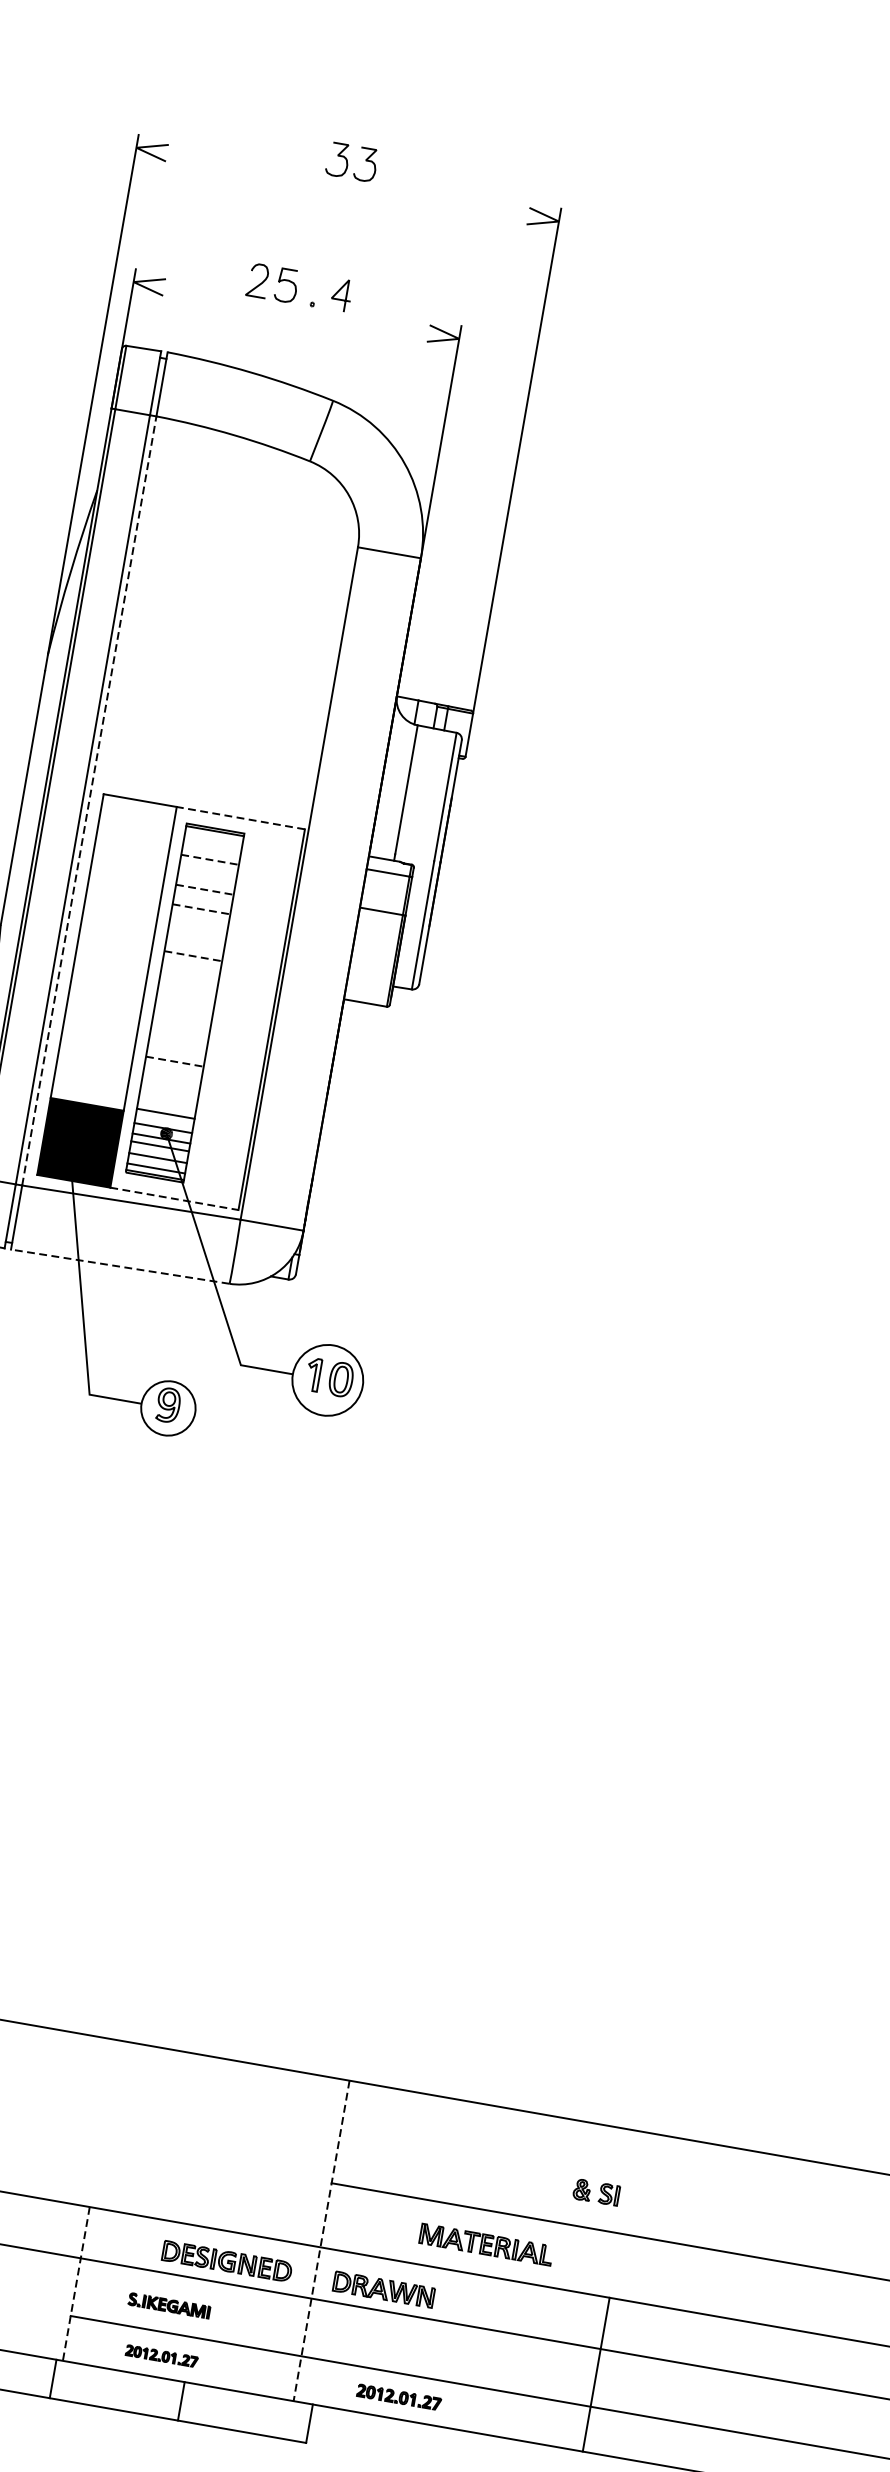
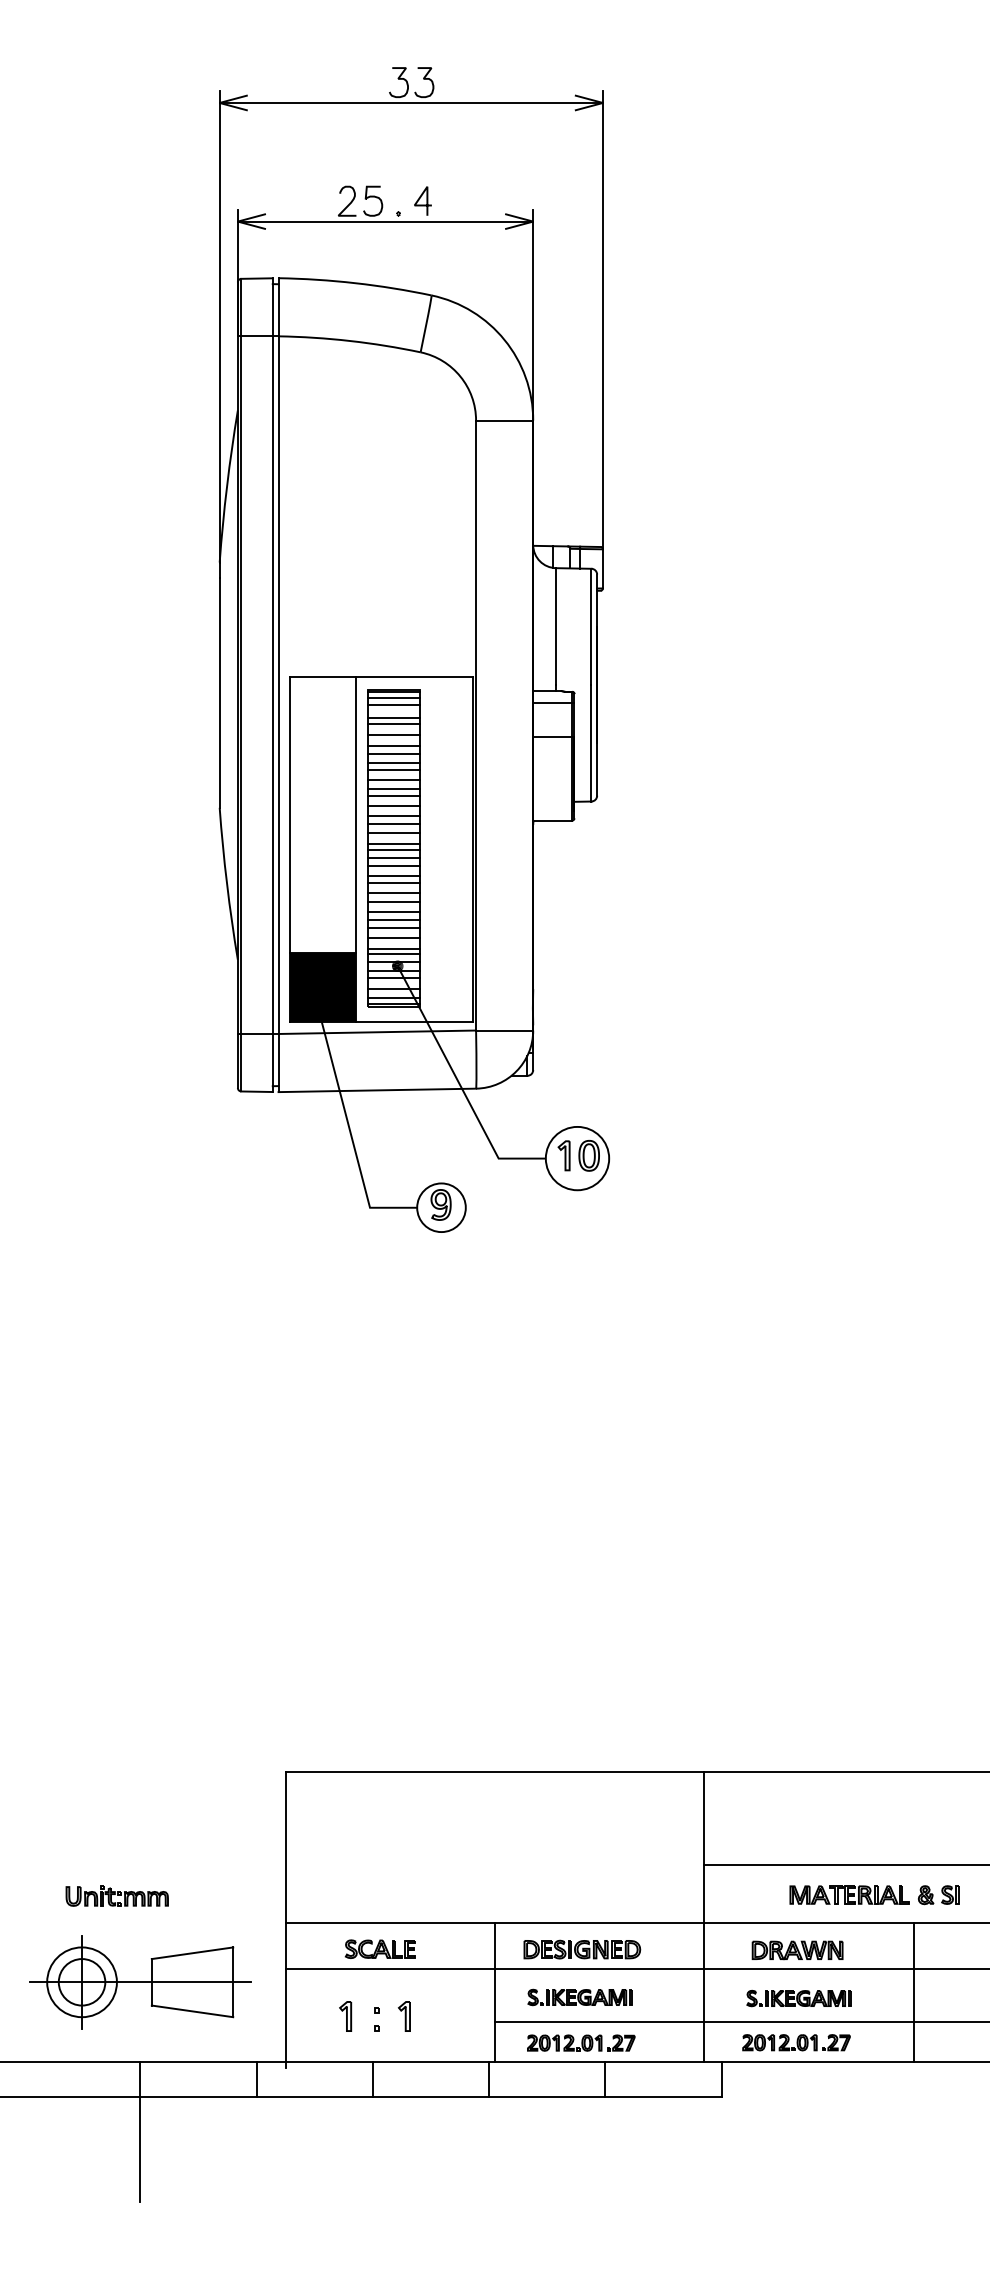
line: (346, 183) -> (410, 102), added
line: (296, 310) -> (385, 221), added
line: (89, 801) -> (278, 685), dashed -> solid
line: (240, 818) -> (414, 677), dashed -> solid
line: (213, 837) -> (393, 698), added
line: (212, 845) -> (393, 705), added
line: (210, 860) -> (394, 718), dashed -> solid
line: (208, 866) -> (393, 724), added
line: (206, 877) -> (393, 734), added
line: (205, 889) -> (394, 745), dashed -> solid
line: (202, 898) -> (393, 753), added
line: (202, 909) -> (394, 763), dashed -> solid
line: (199, 917) -> (393, 770), added
line: (197, 927) -> (393, 779), added
line: (195, 938) -> (393, 789), added
line: (194, 945) -> (393, 796), added
line: (193, 955) -> (394, 805), dashed -> solid
line: (190, 967) -> (393, 816), added
line: (189, 975) -> (393, 823), added
line: (187, 986) -> (393, 833), added
line: (185, 997) -> (393, 843), added
line: (184, 1004) -> (393, 849), added
line: (182, 1013) -> (393, 857), added
line: (181, 1022) -> (393, 866), added
line: (179, 1032) -> (393, 875), added
line: (178, 1040) -> (393, 882), added
line: (175, 1052) -> (393, 893), added
line: (175, 1061) -> (394, 901), dashed -> solid
line: (172, 1073) -> (393, 912), added
line: (170, 1082) -> (393, 920), added
line: (169, 1090) -> (393, 927), added
line: (167, 1102) -> (393, 938), added
line: (164, 1118) -> (393, 953), added
line: (175, 1199) -> (415, 1022), dashed -> solid
line: (120, 1266) -> (377, 1090), dashed -> solid
part: (596, 2192) -> (938, 1895), moved
line: (321, 2241) -> (704, 1917), dashed -> solid
part: (227, 2261) -> (582, 1949), moved
line: (75, 2283) -> (494, 1992), dashed -> solid
part: (383, 2289) -> (797, 1950), moved
part: (168, 2305) -> (579, 1997), size x1.43
part: (409, 2348) -> (798, 1998), added
part: (162, 2355) -> (581, 2042), size x1.67
line: (596, 2374) -> (913, 1992), moved
part: (399, 2396) -> (796, 2042), size x1.43

